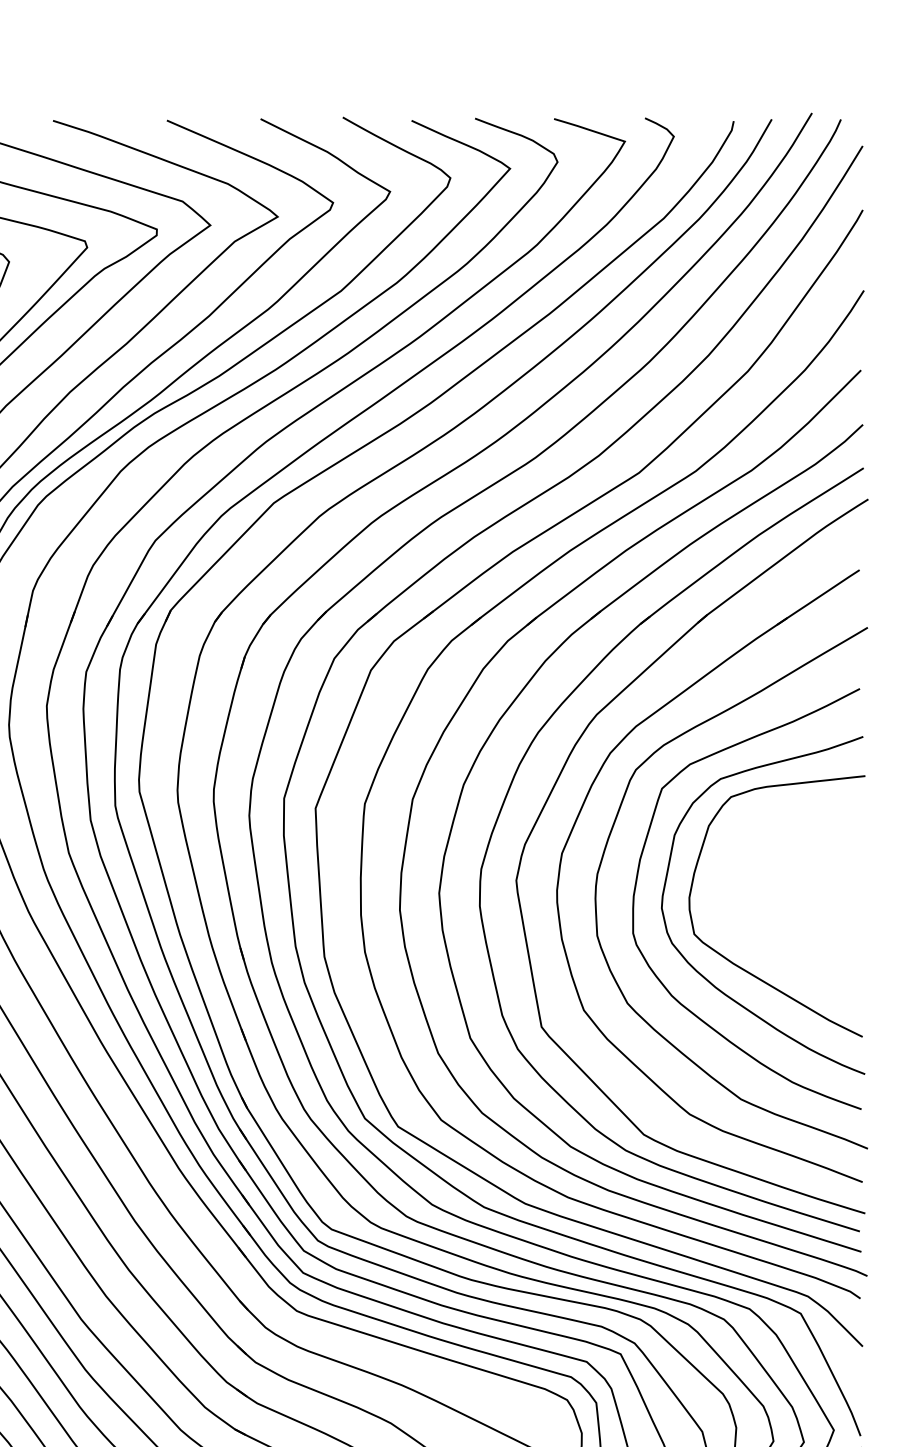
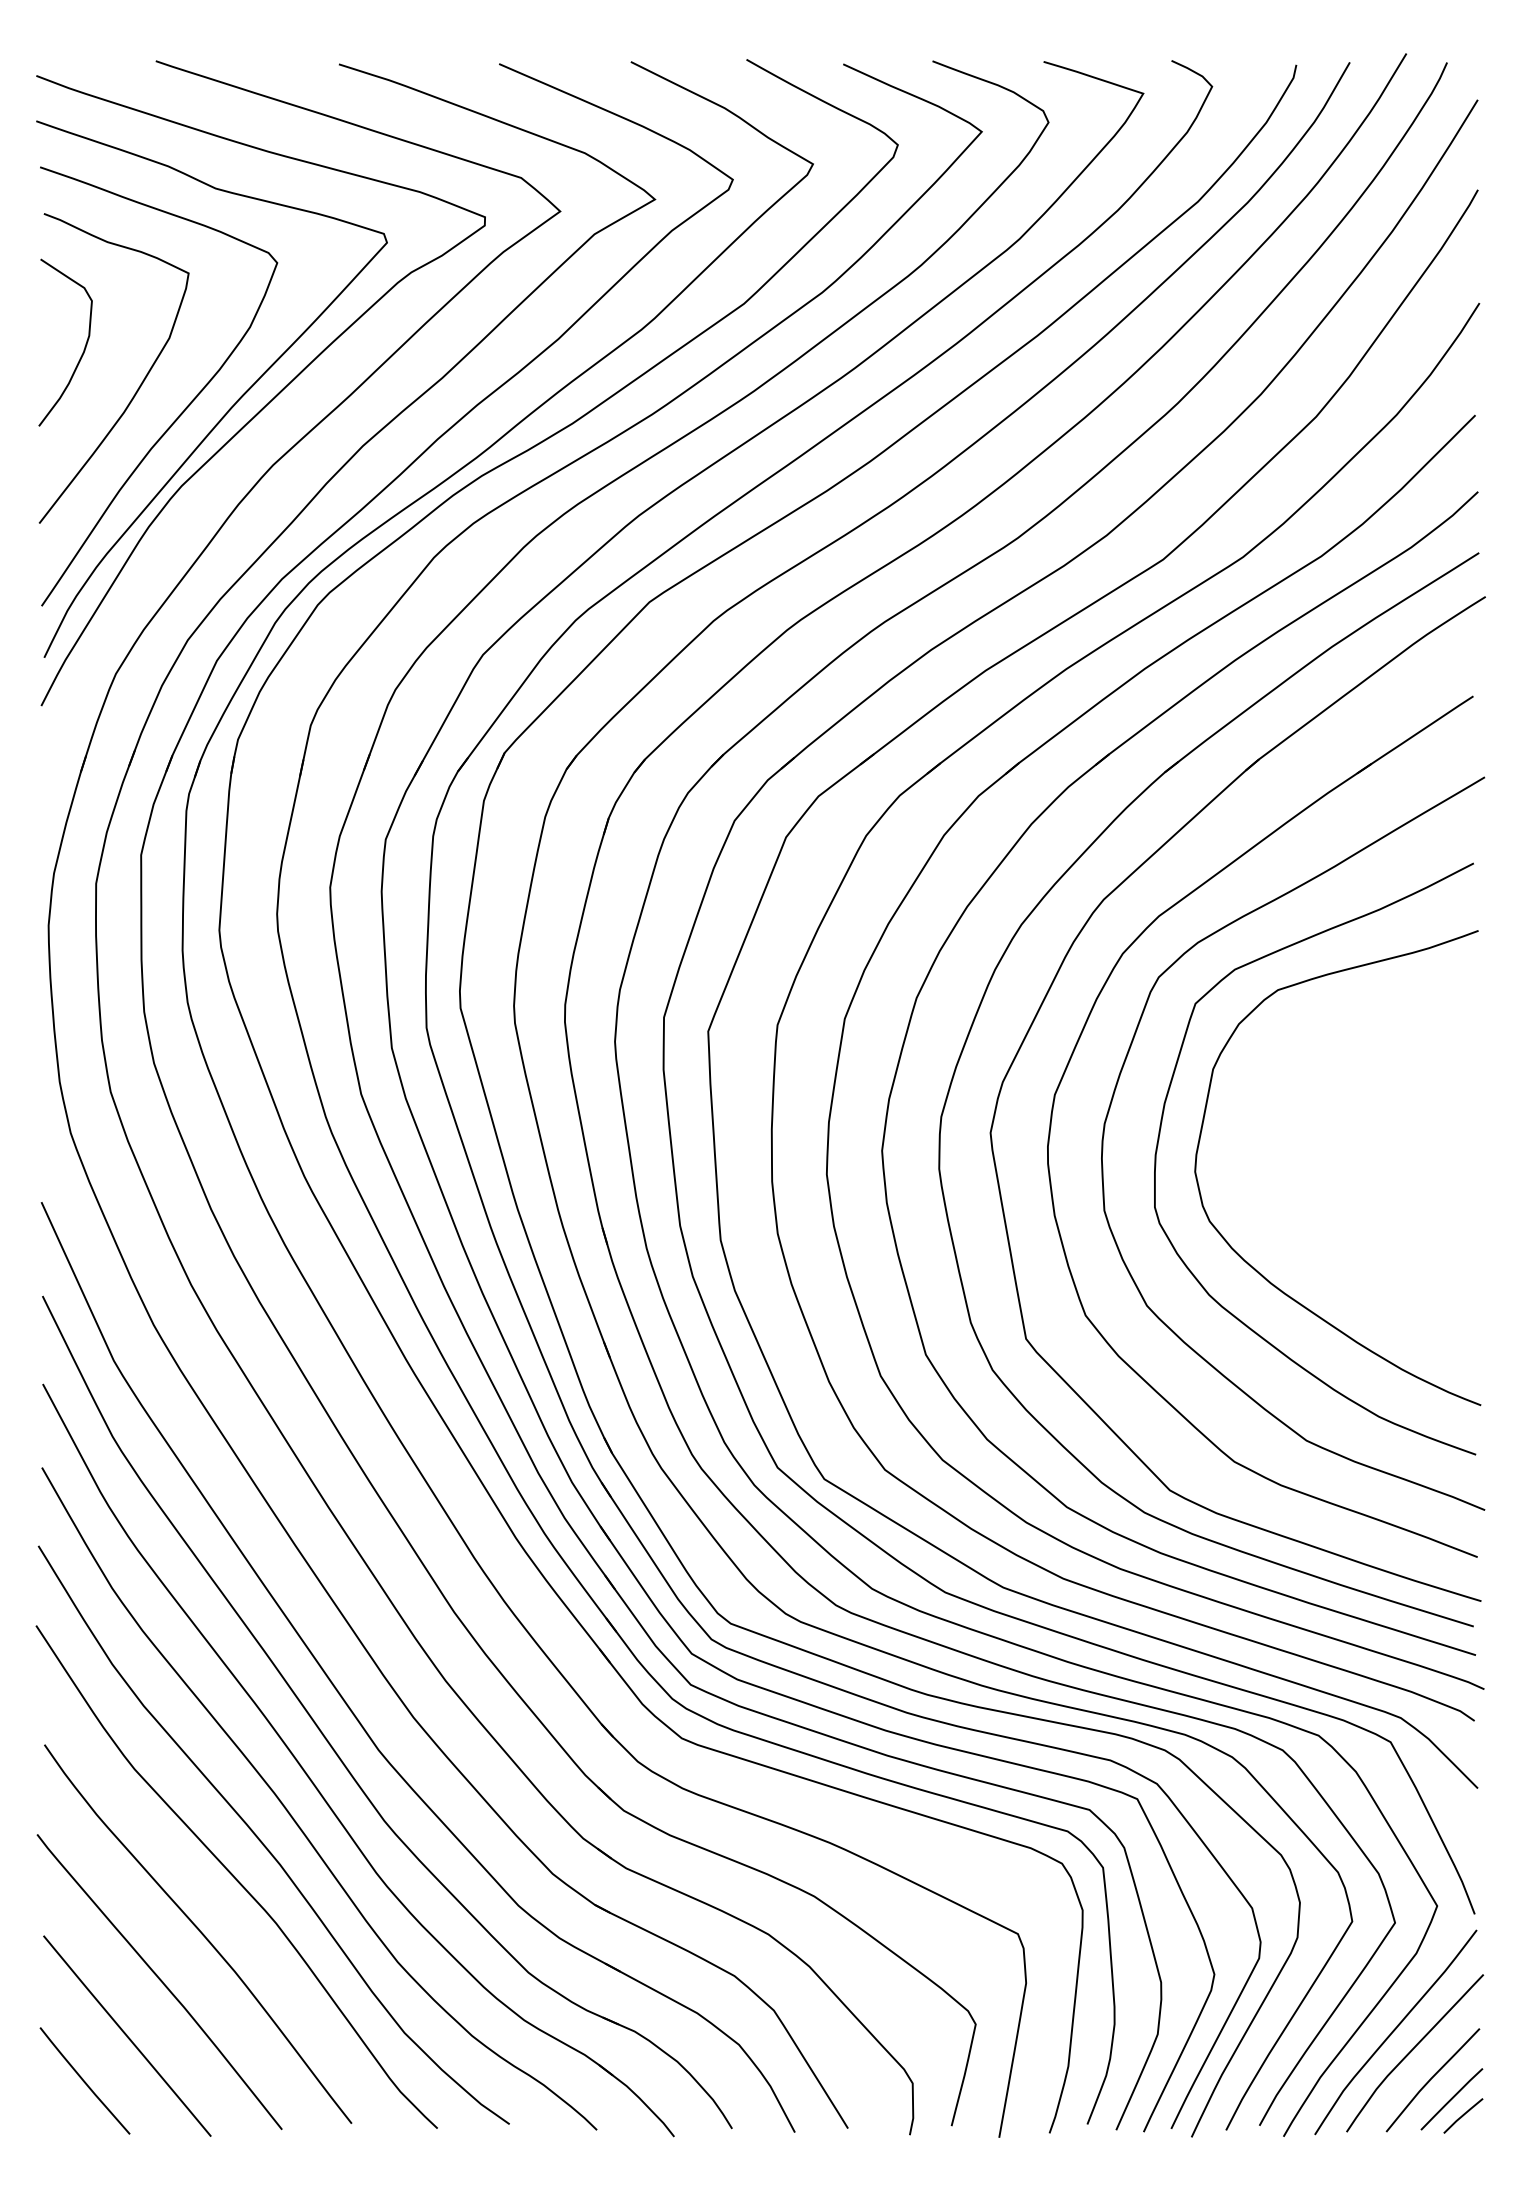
curve: (739, 966) -> (1304, 1253), removed

